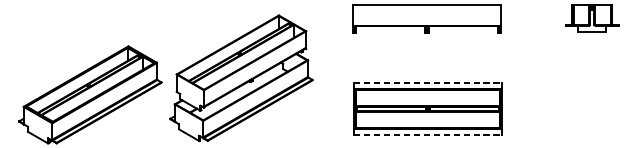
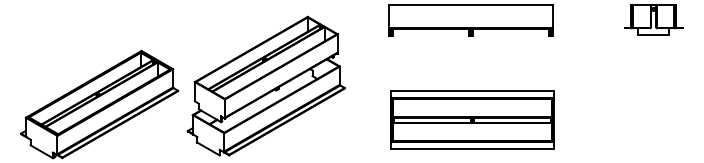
line: (428, 82) -> (472, 90), dashed -> solid
line: (428, 135) -> (472, 149), dashed -> solid

